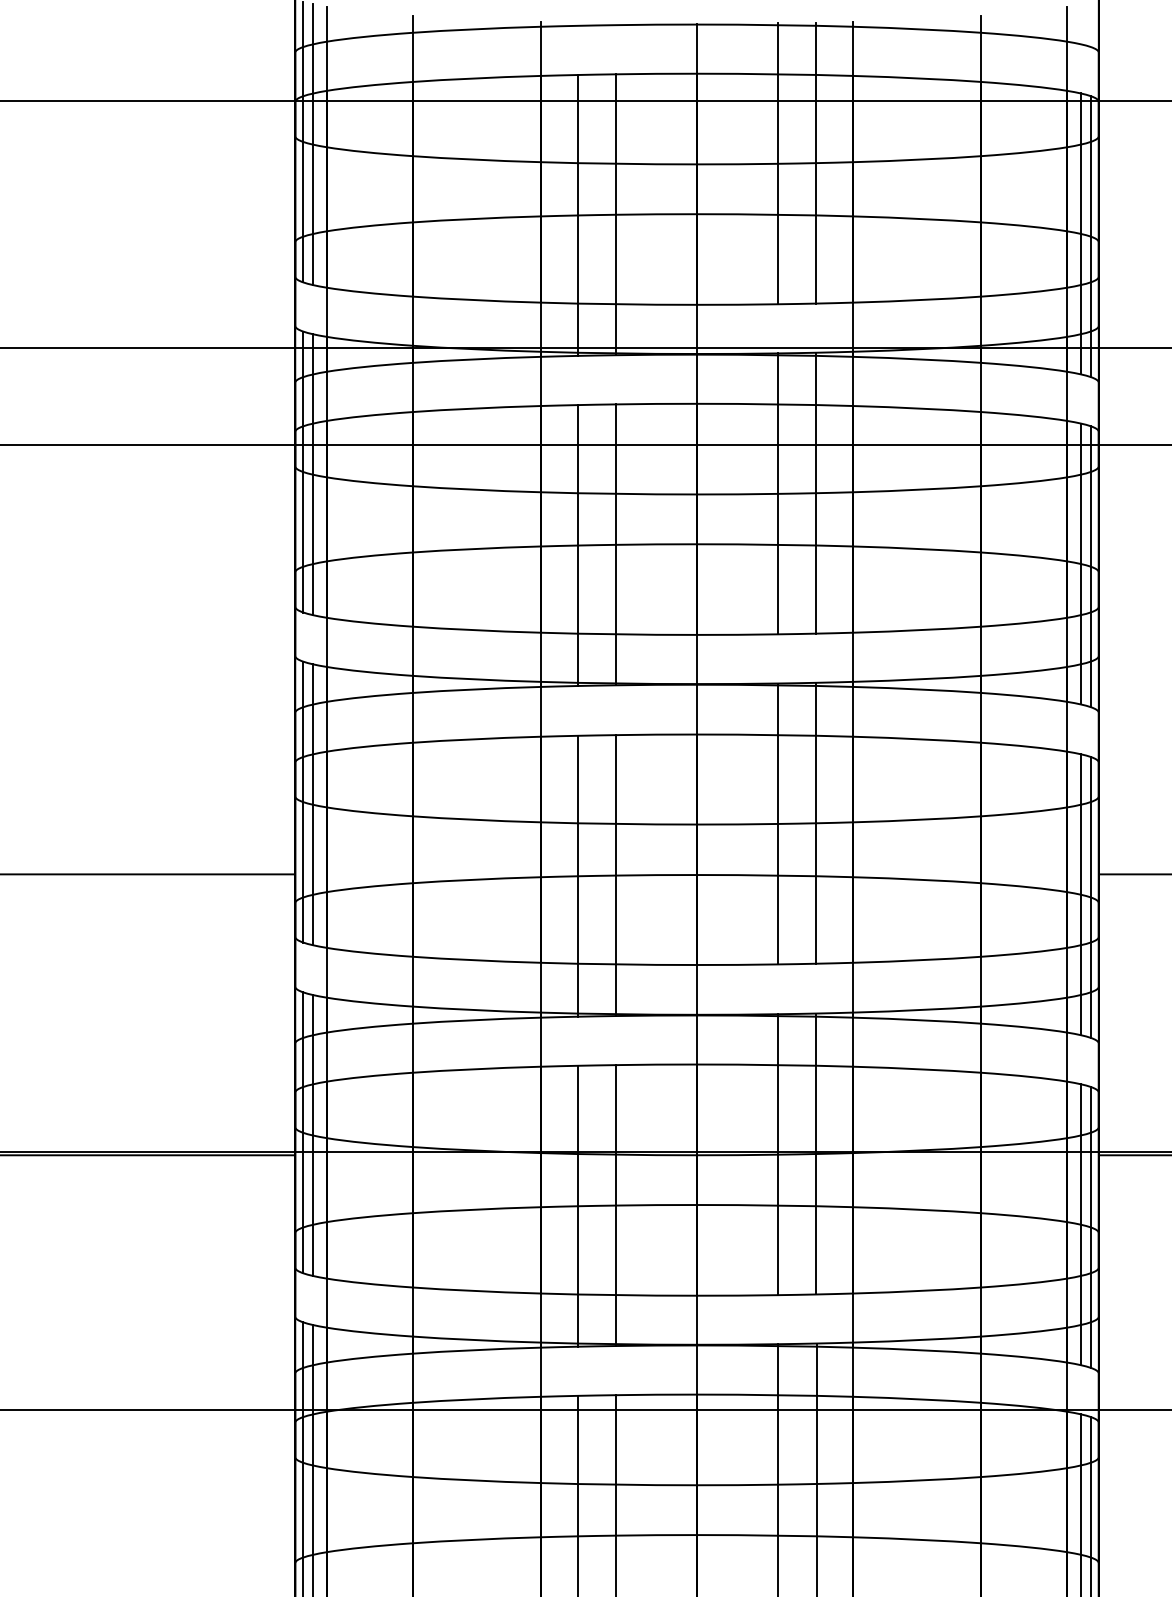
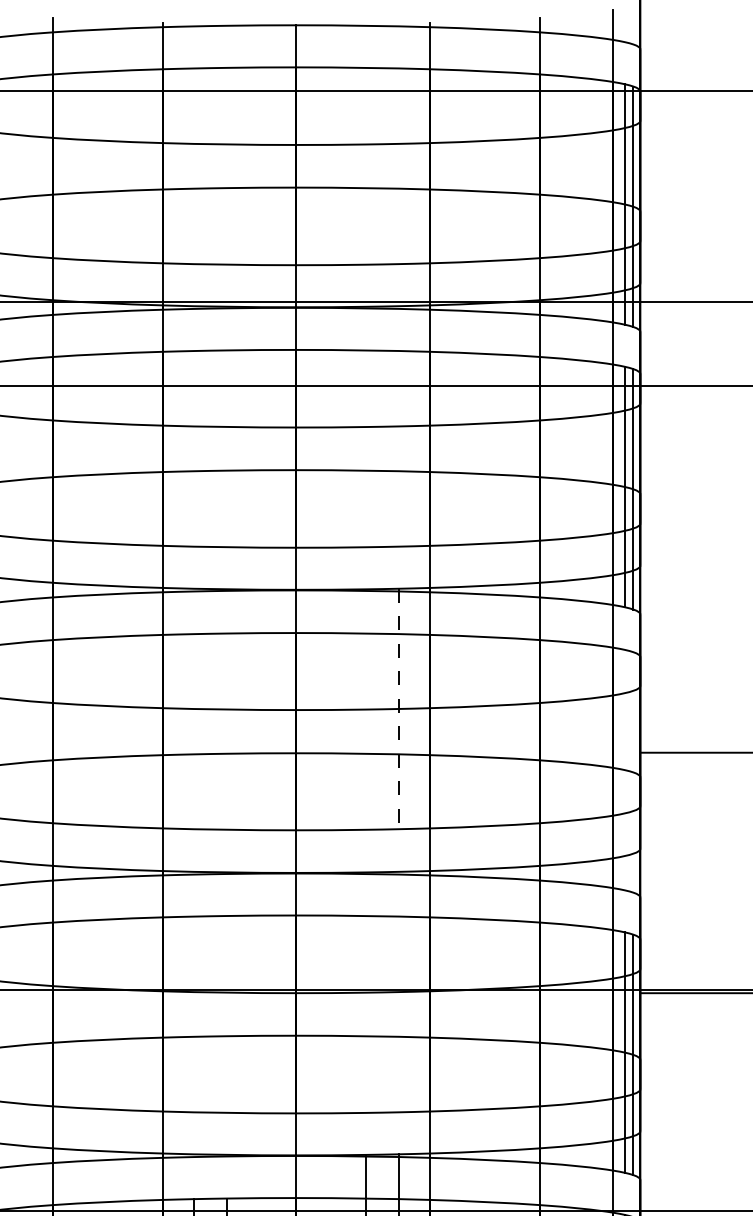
line: (816, 162) -> (398, 143), removed
line: (777, 163) -> (365, 144), removed
line: (616, 214) -> (227, 187), removed
line: (577, 215) -> (194, 188), removed
line: (816, 492) -> (398, 425), removed
line: (777, 493) -> (365, 426), removed
line: (616, 544) -> (227, 470), removed
line: (577, 545) -> (194, 471), removed
line: (777, 823) -> (365, 709), removed
line: (816, 823) -> (398, 709), solid -> dashed
line: (577, 875) -> (194, 753), removed
line: (616, 875) -> (227, 753), removed
line: (1080, 894) -> (624, 769), removed
line: (1090, 896) -> (633, 771), removed
line: (816, 1153) -> (398, 991), removed
line: (777, 1154) -> (365, 992), removed
line: (577, 1205) -> (194, 1036), removed
line: (616, 1205) -> (227, 1036), removed

